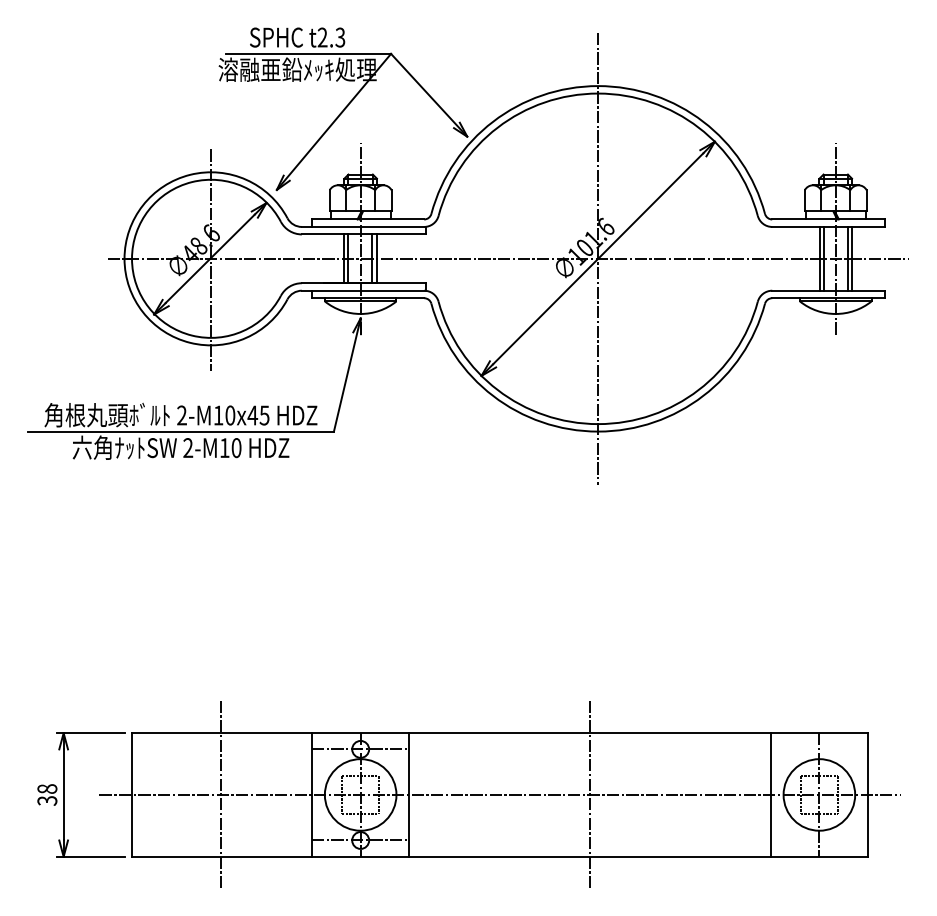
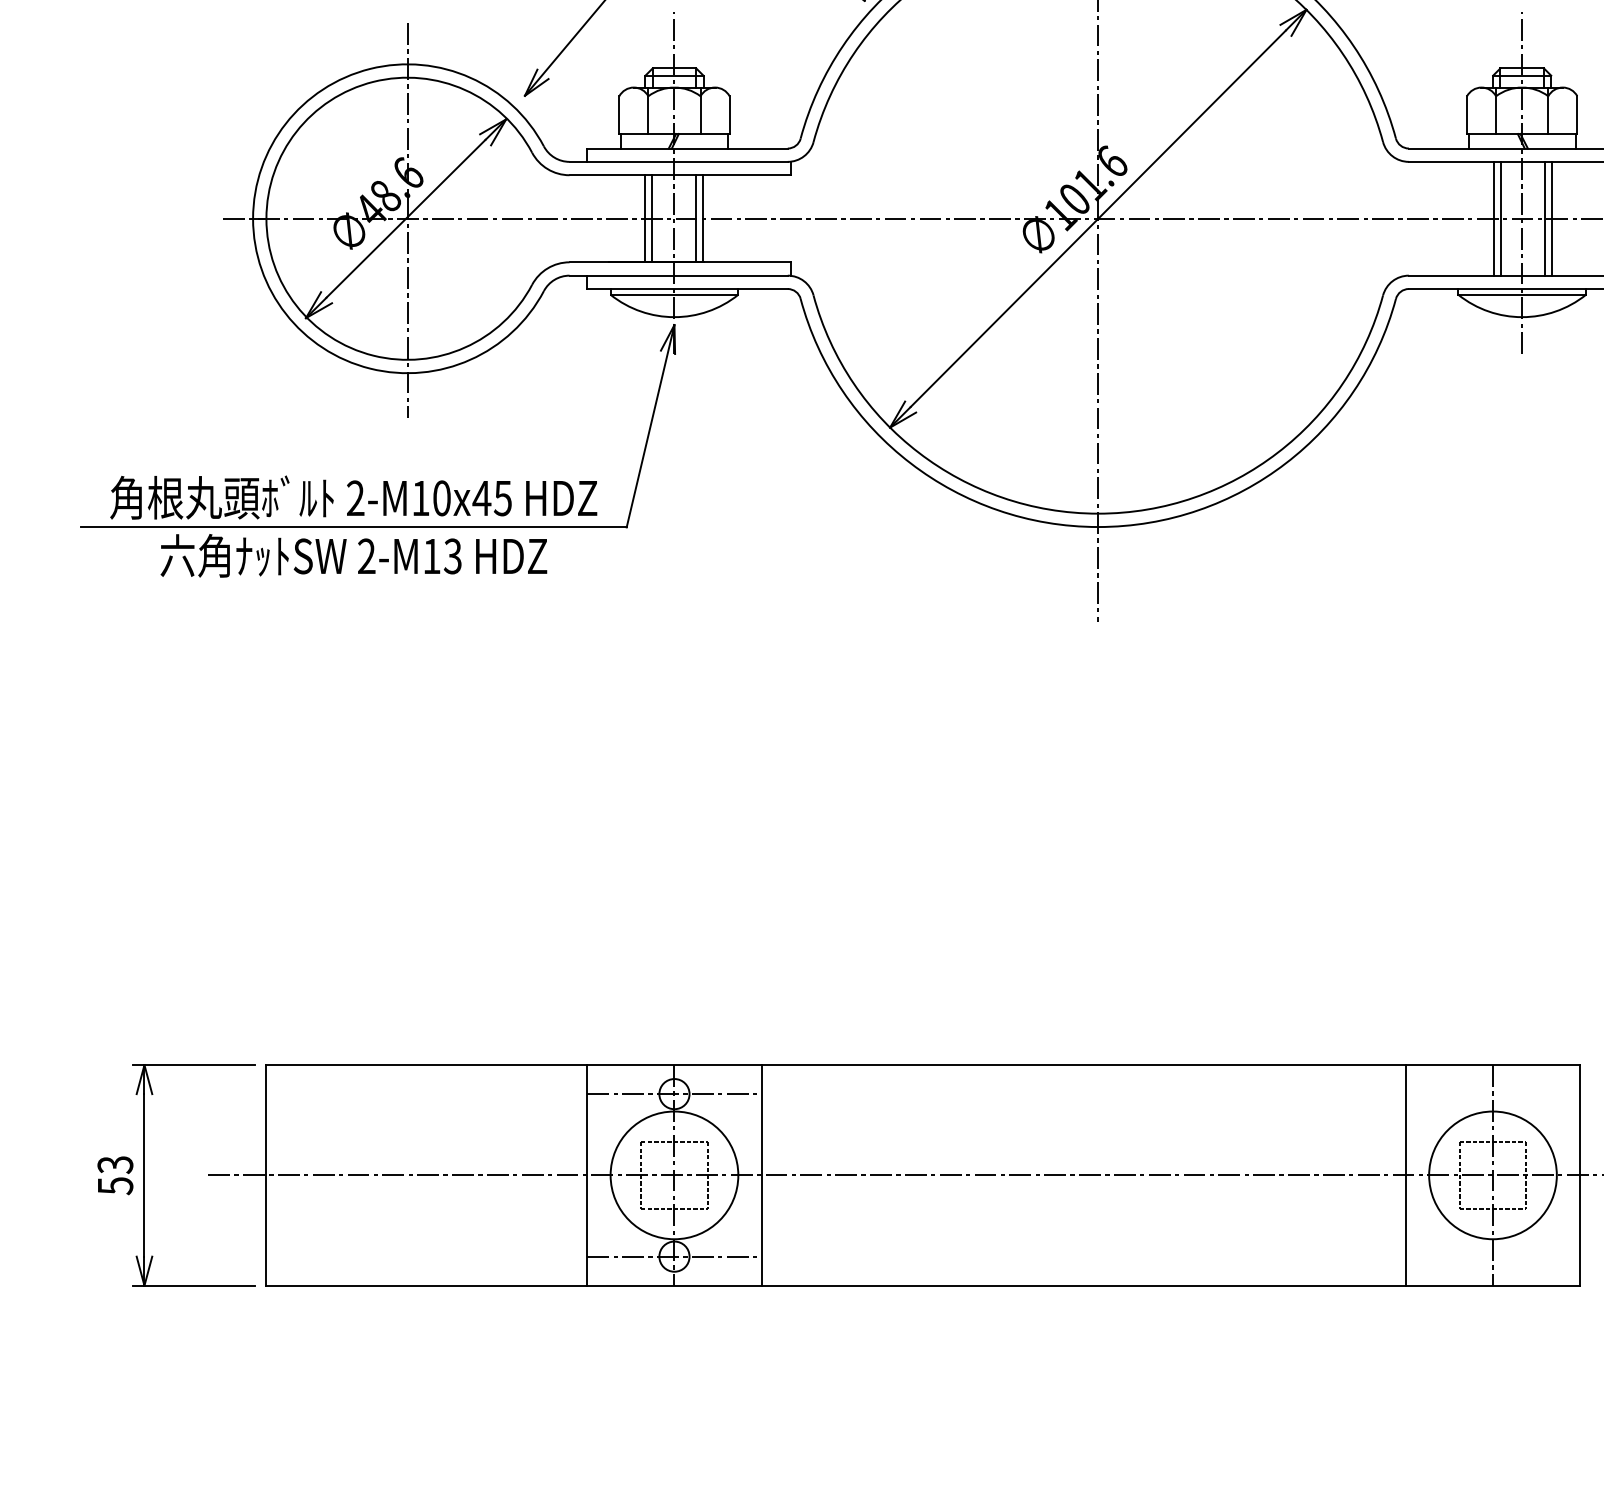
text: (236, 447) -> (452, 555), 2-M10 -> 2-M13
text: (47, 794) -> (115, 1174), 38 -> 53
line: (220, 794) -> (424, 1174), removed
line: (590, 794) -> (1084, 1174), removed

